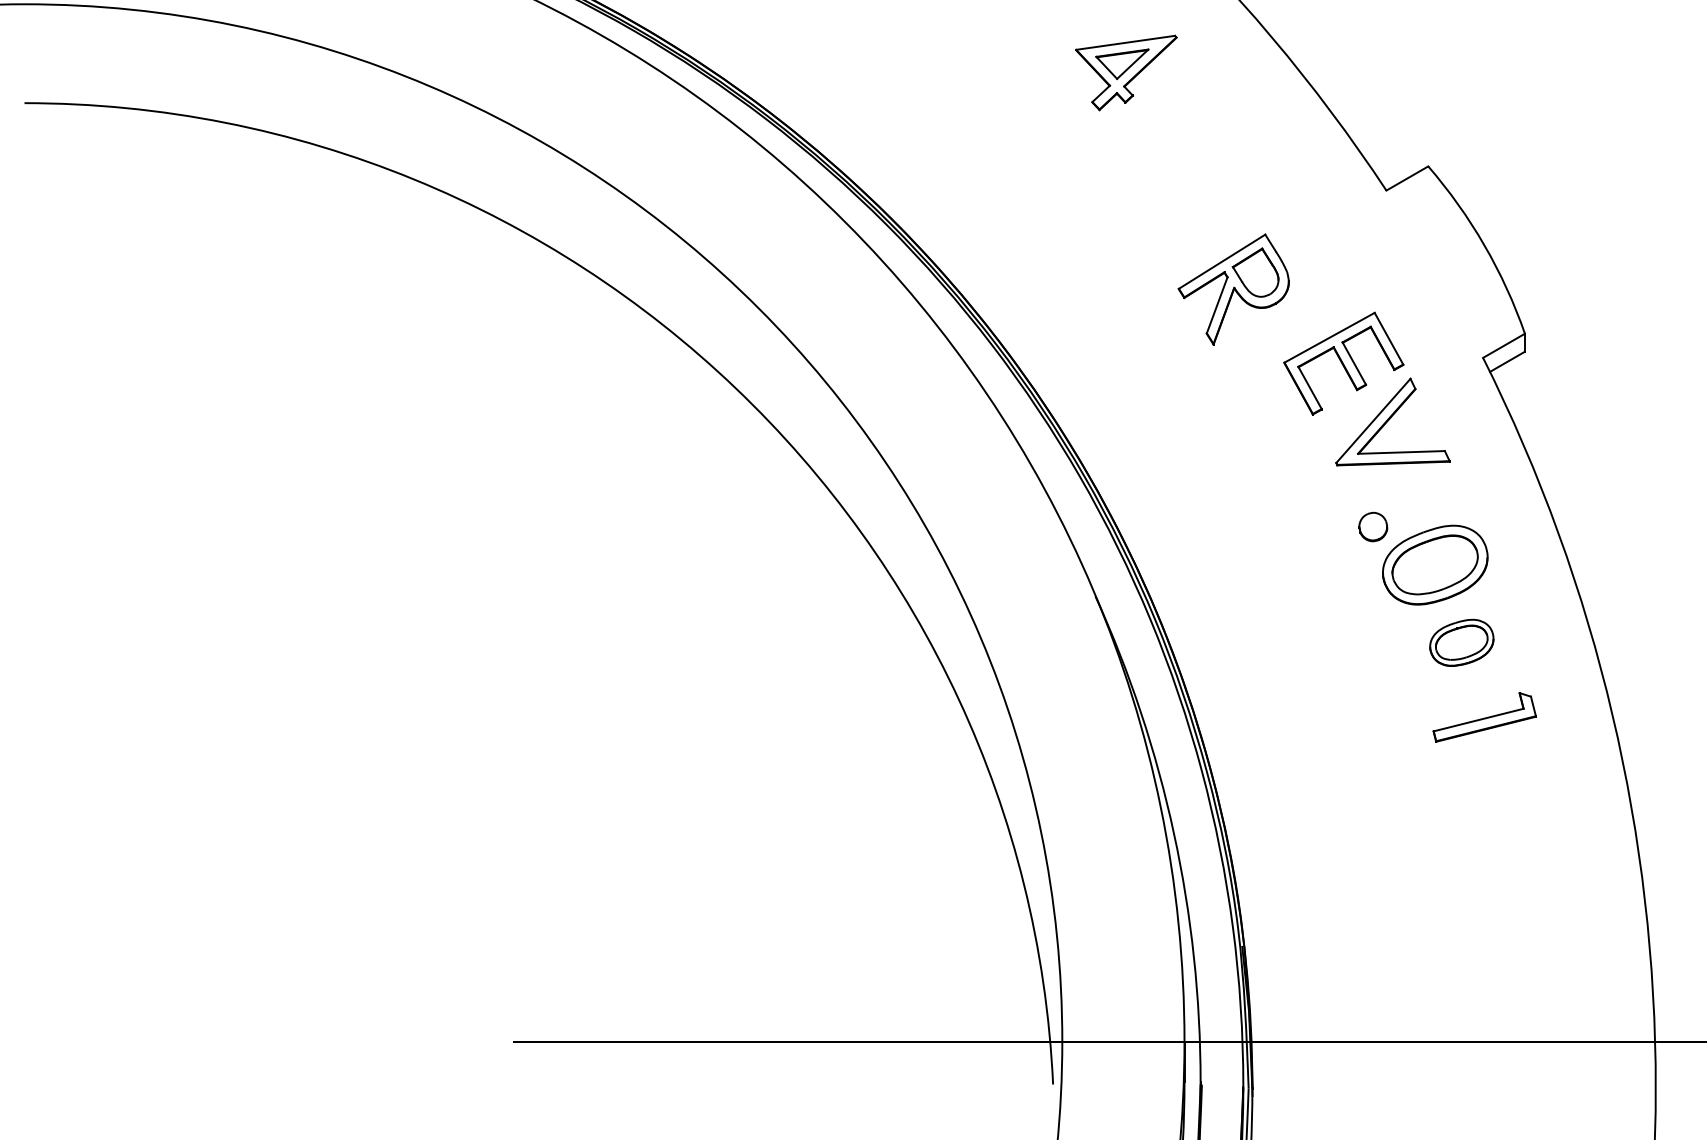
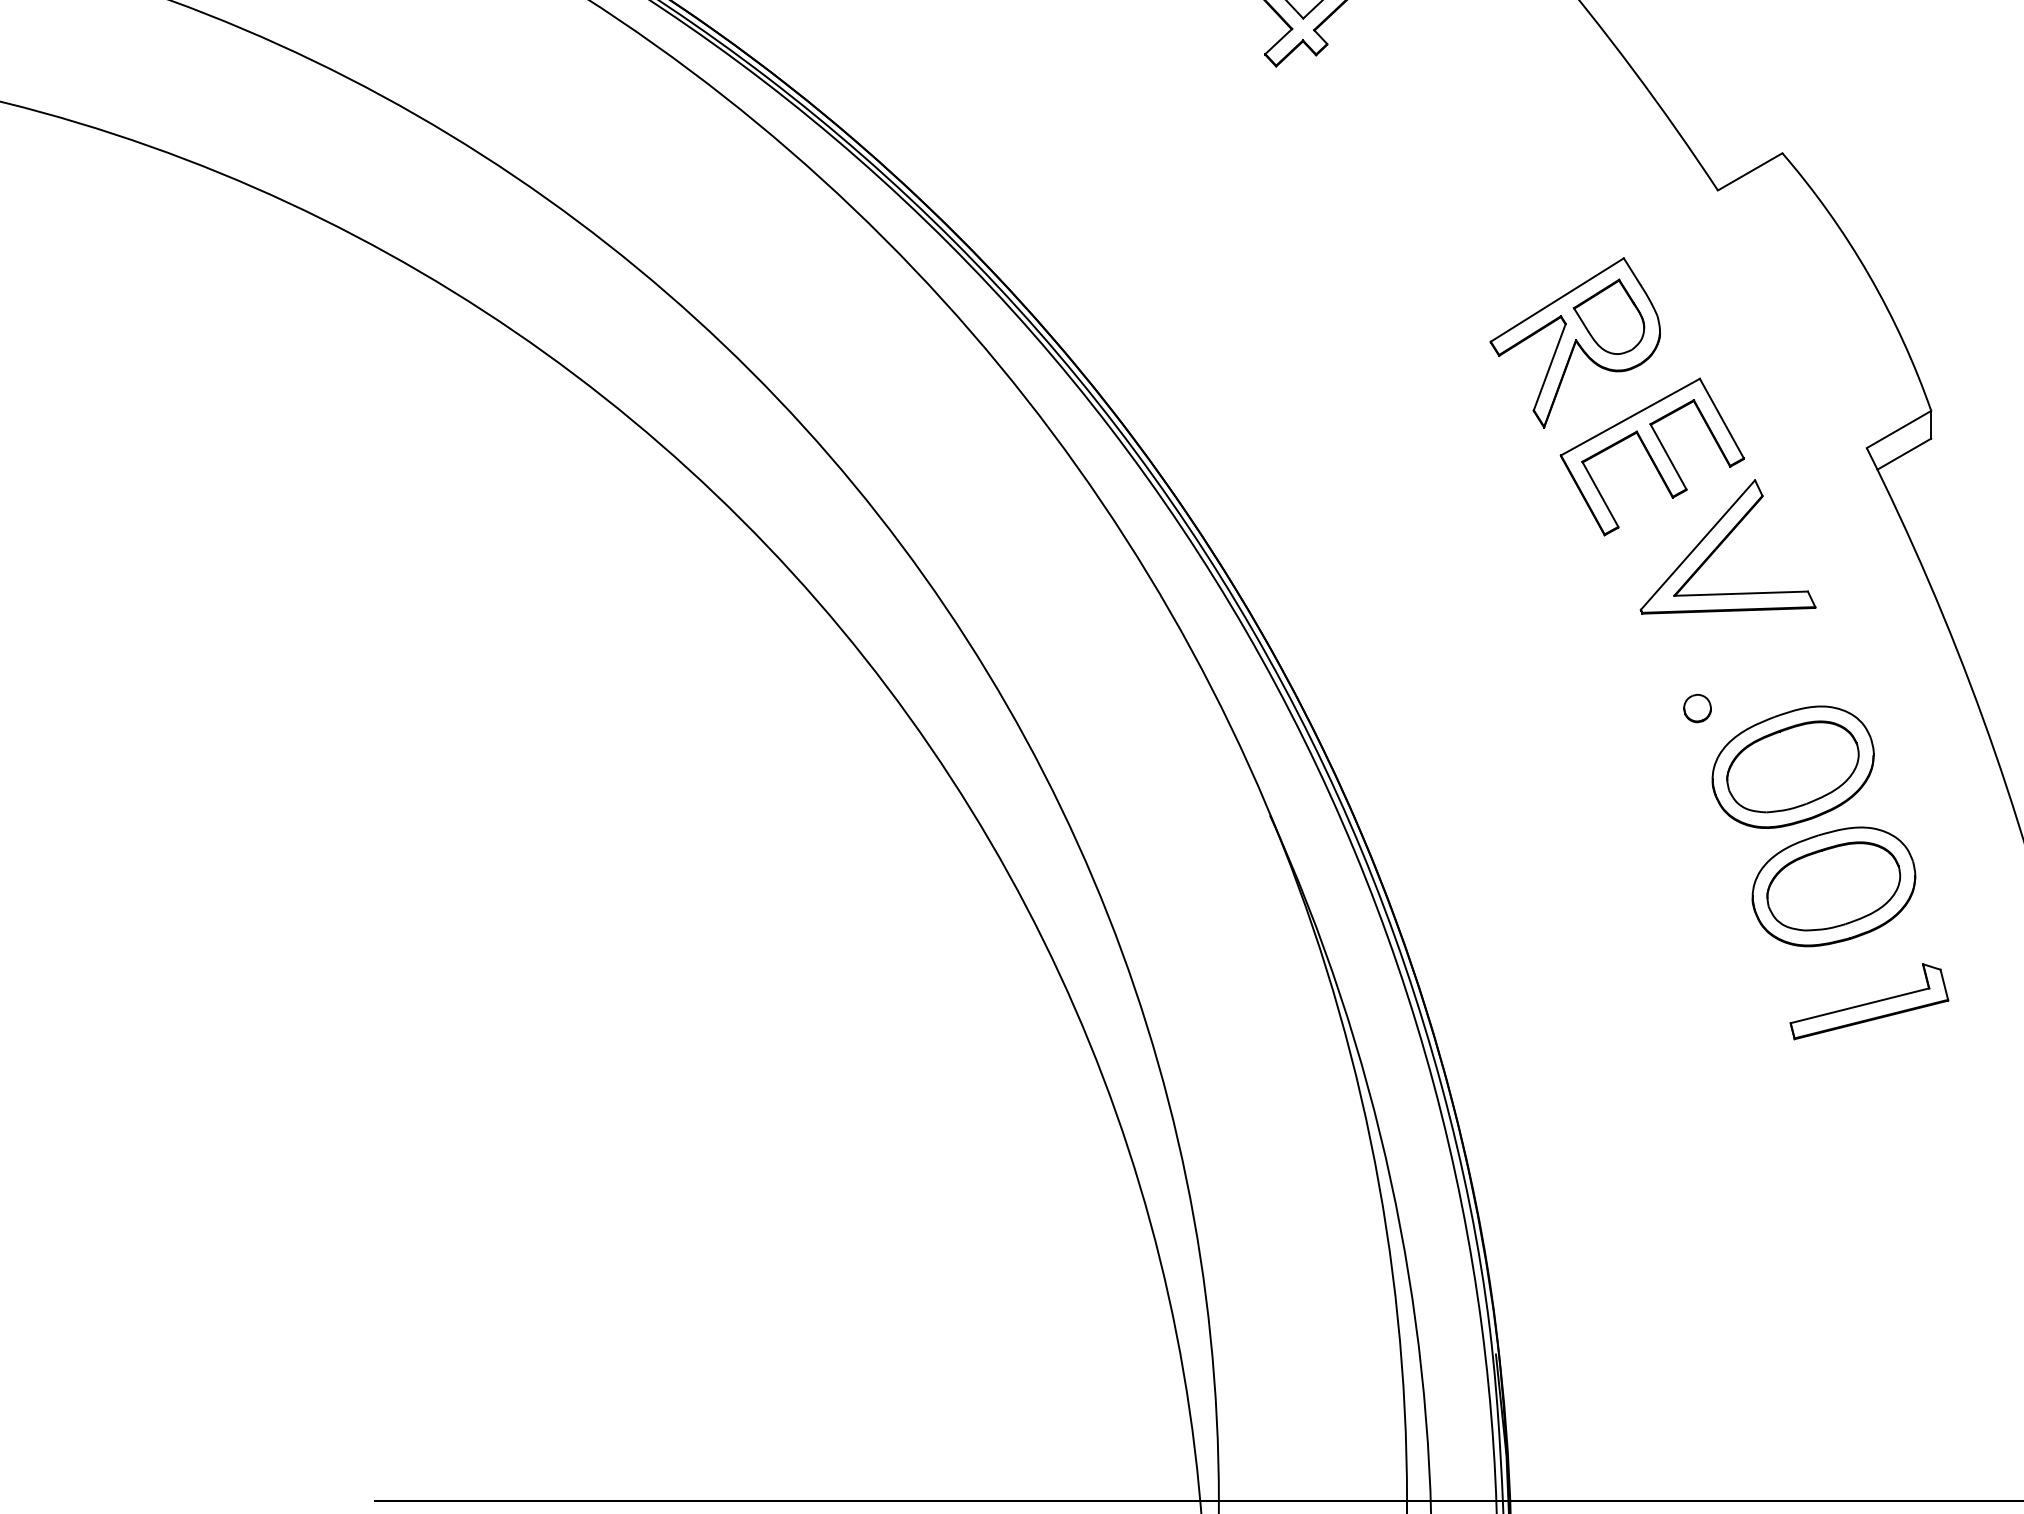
part: (1233, 289) -> (1574, 342), moved
part: (1372, 526) -> (1696, 707), size x0.62
part: (1461, 642) -> (1833, 886), size x1.67

